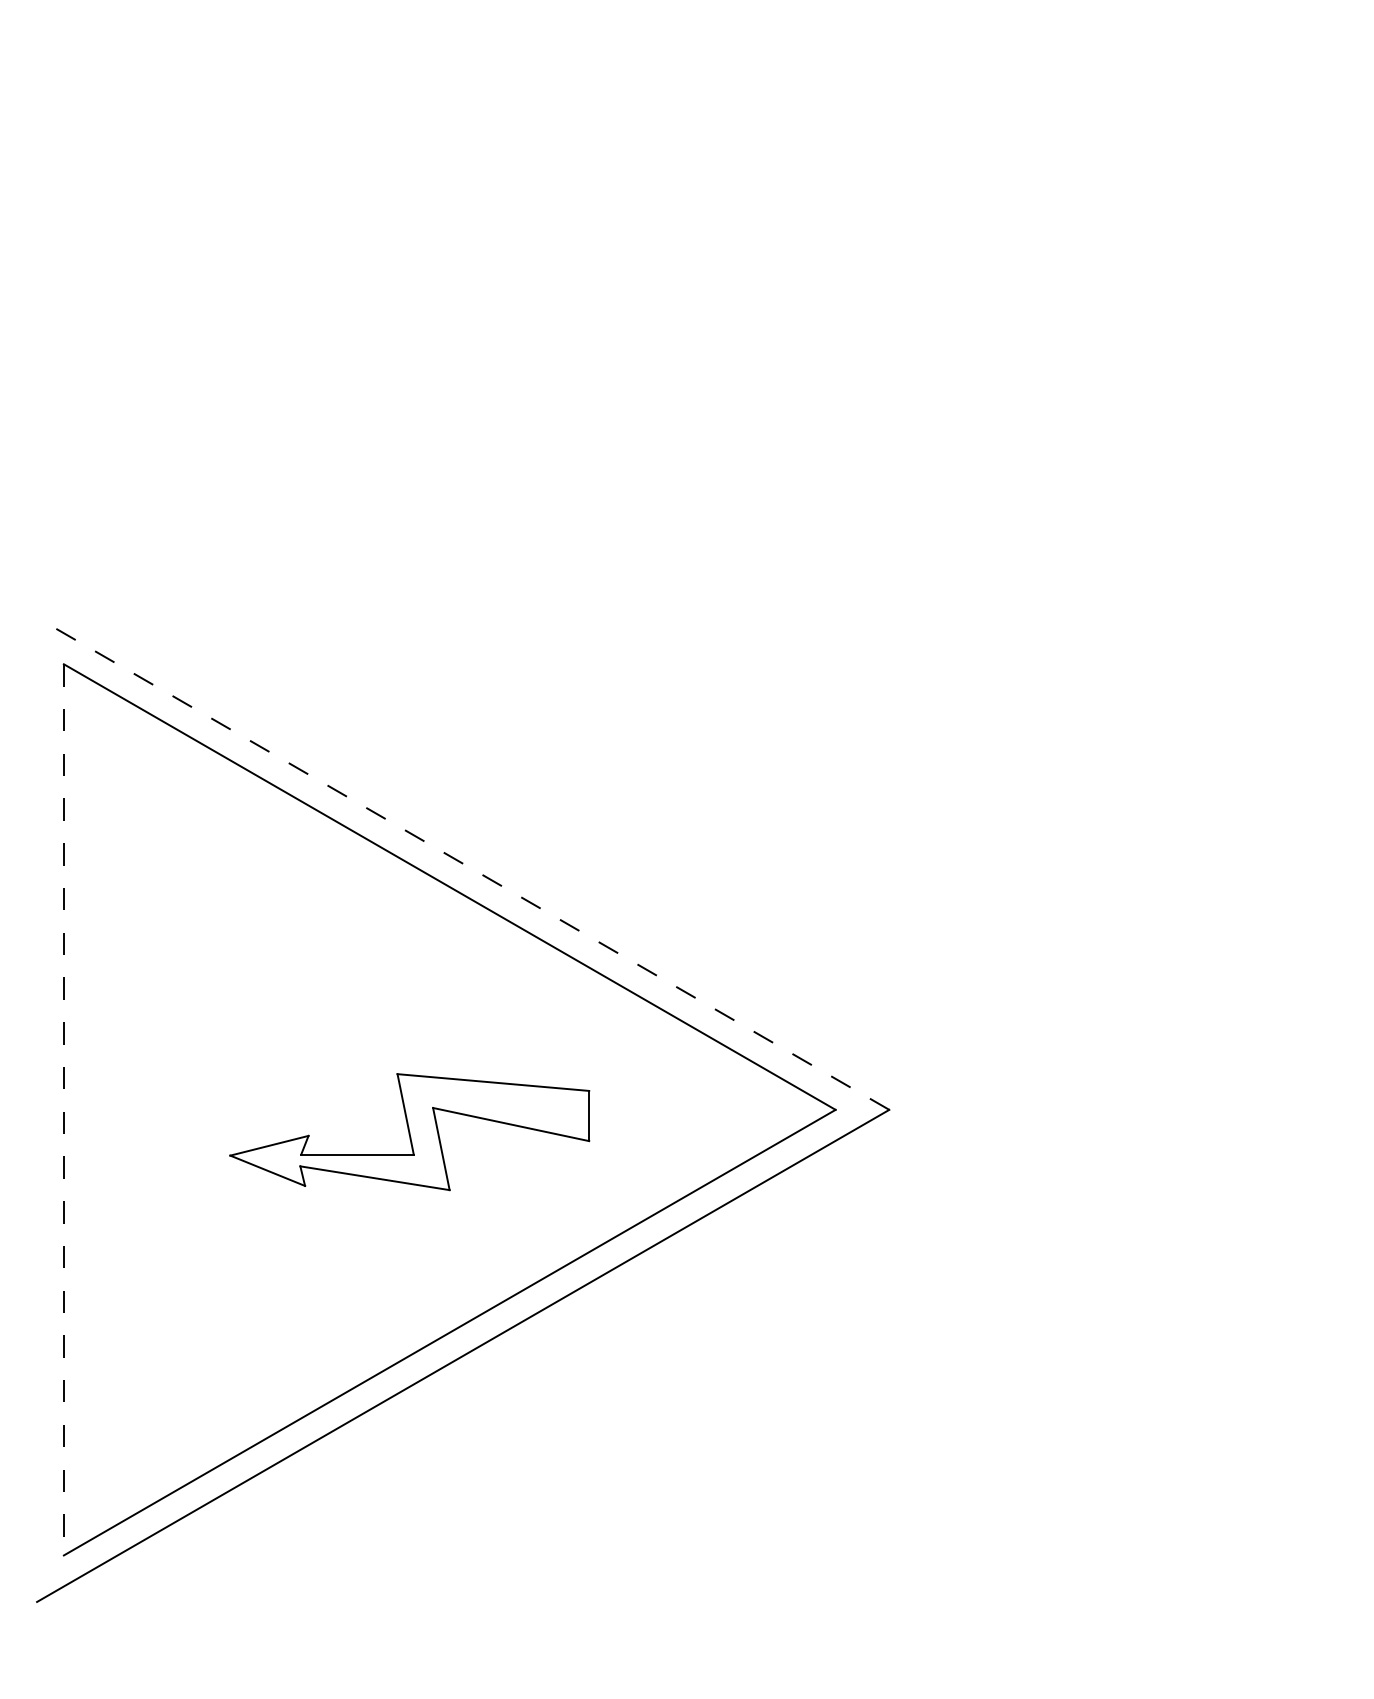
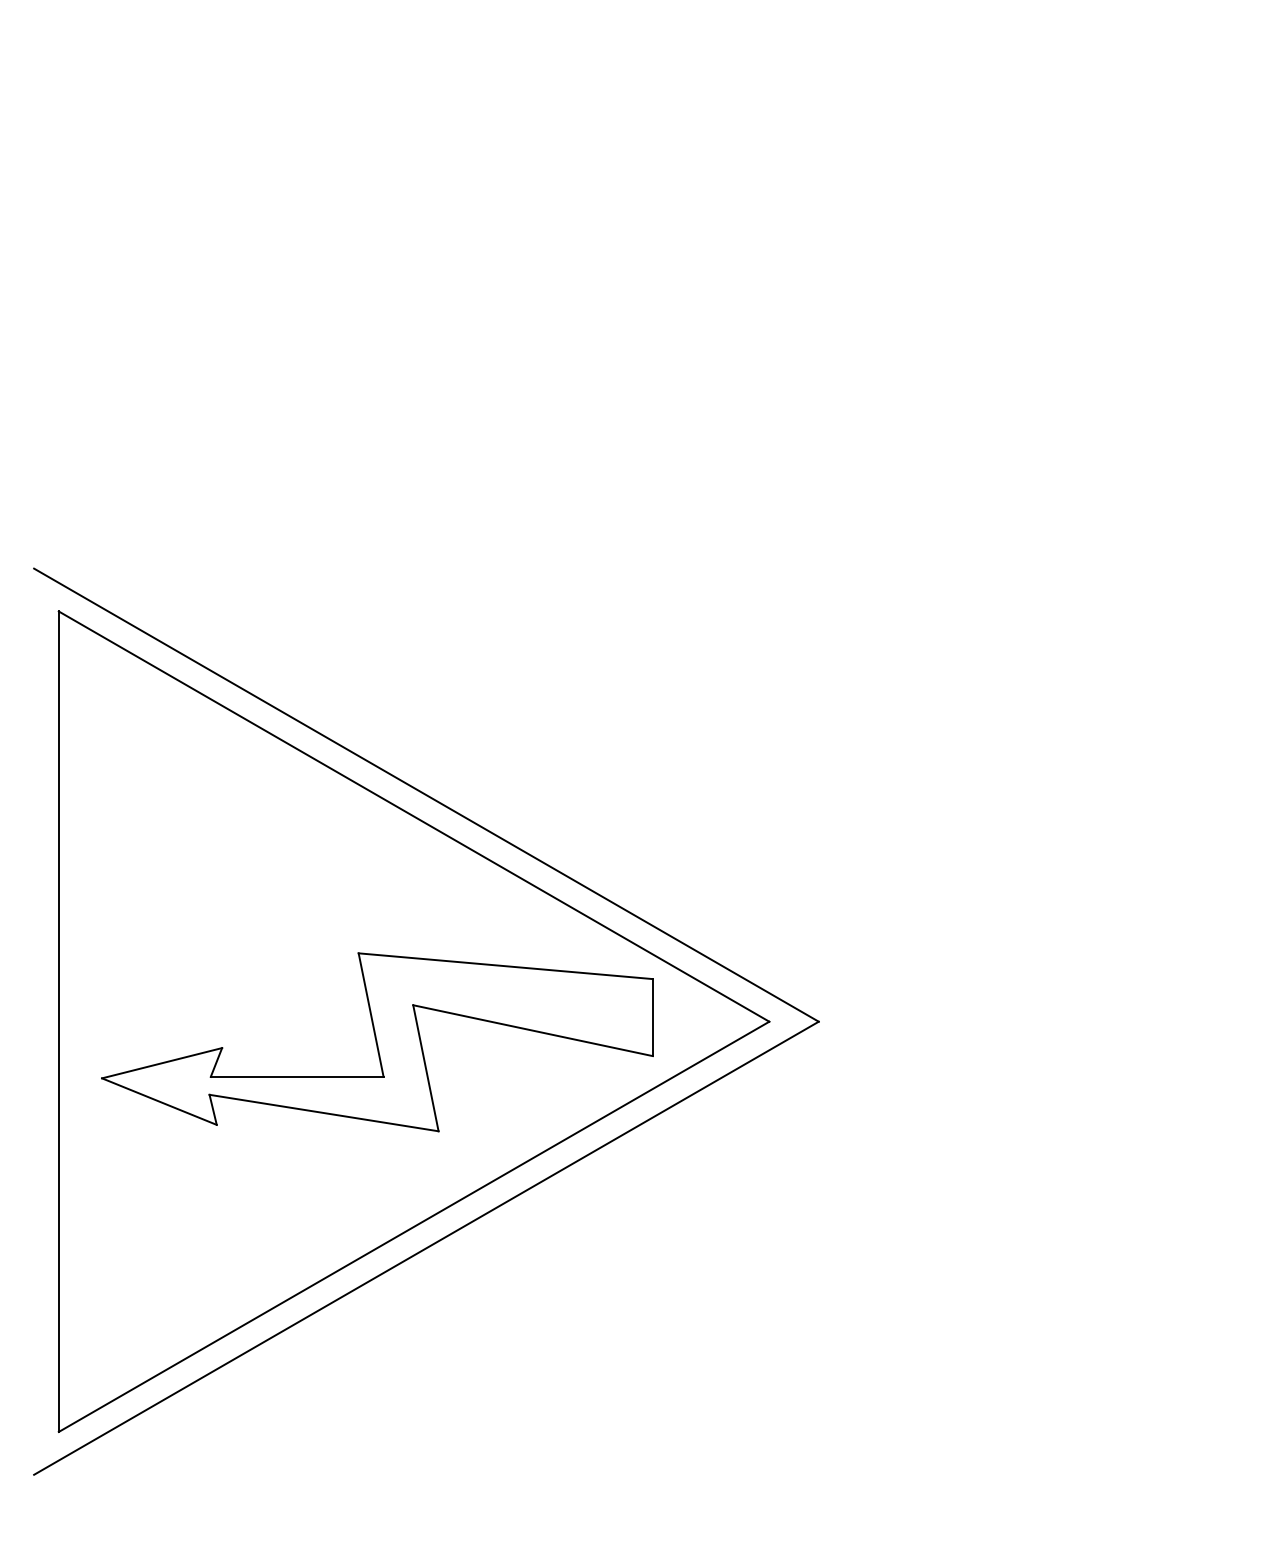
line: (462, 863) -> (425, 794), dashed -> solid
line: (63, 1109) -> (58, 1021), dashed -> solid
part: (409, 1131) -> (377, 1041), size x1.67

